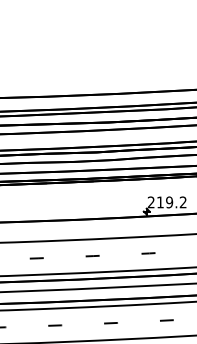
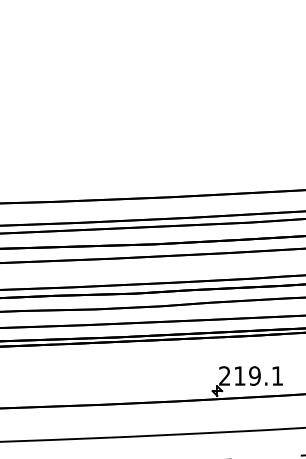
text: (182, 202) -> (276, 376), 219.2 -> 219.1

